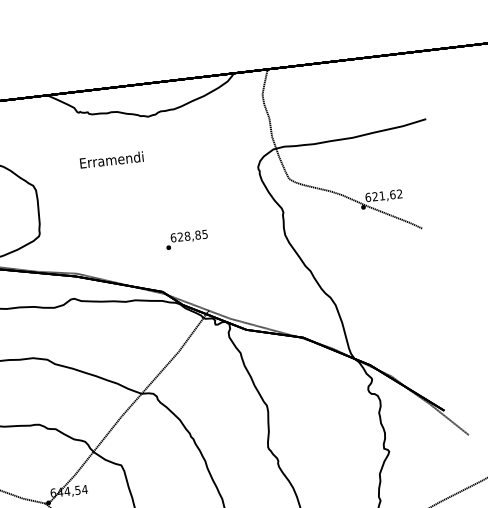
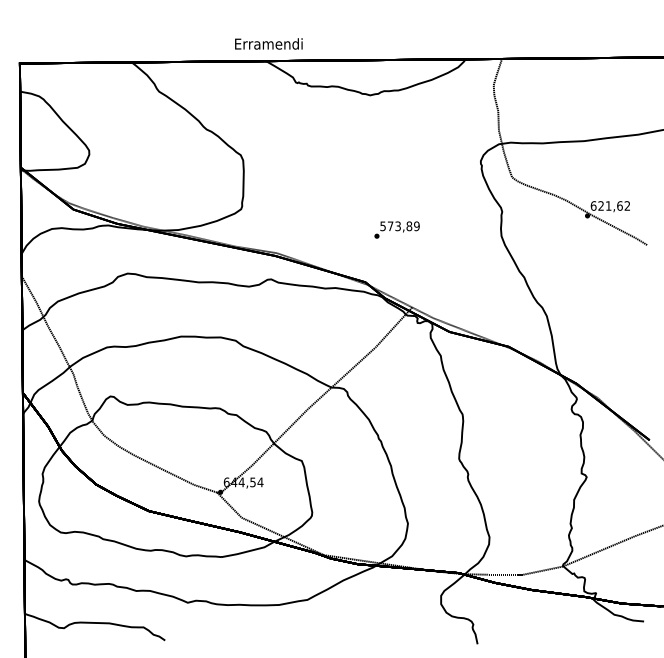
text: (111, 159) -> (268, 43), moved
text: (188, 236) -> (399, 226), 628,85 -> 573,89

